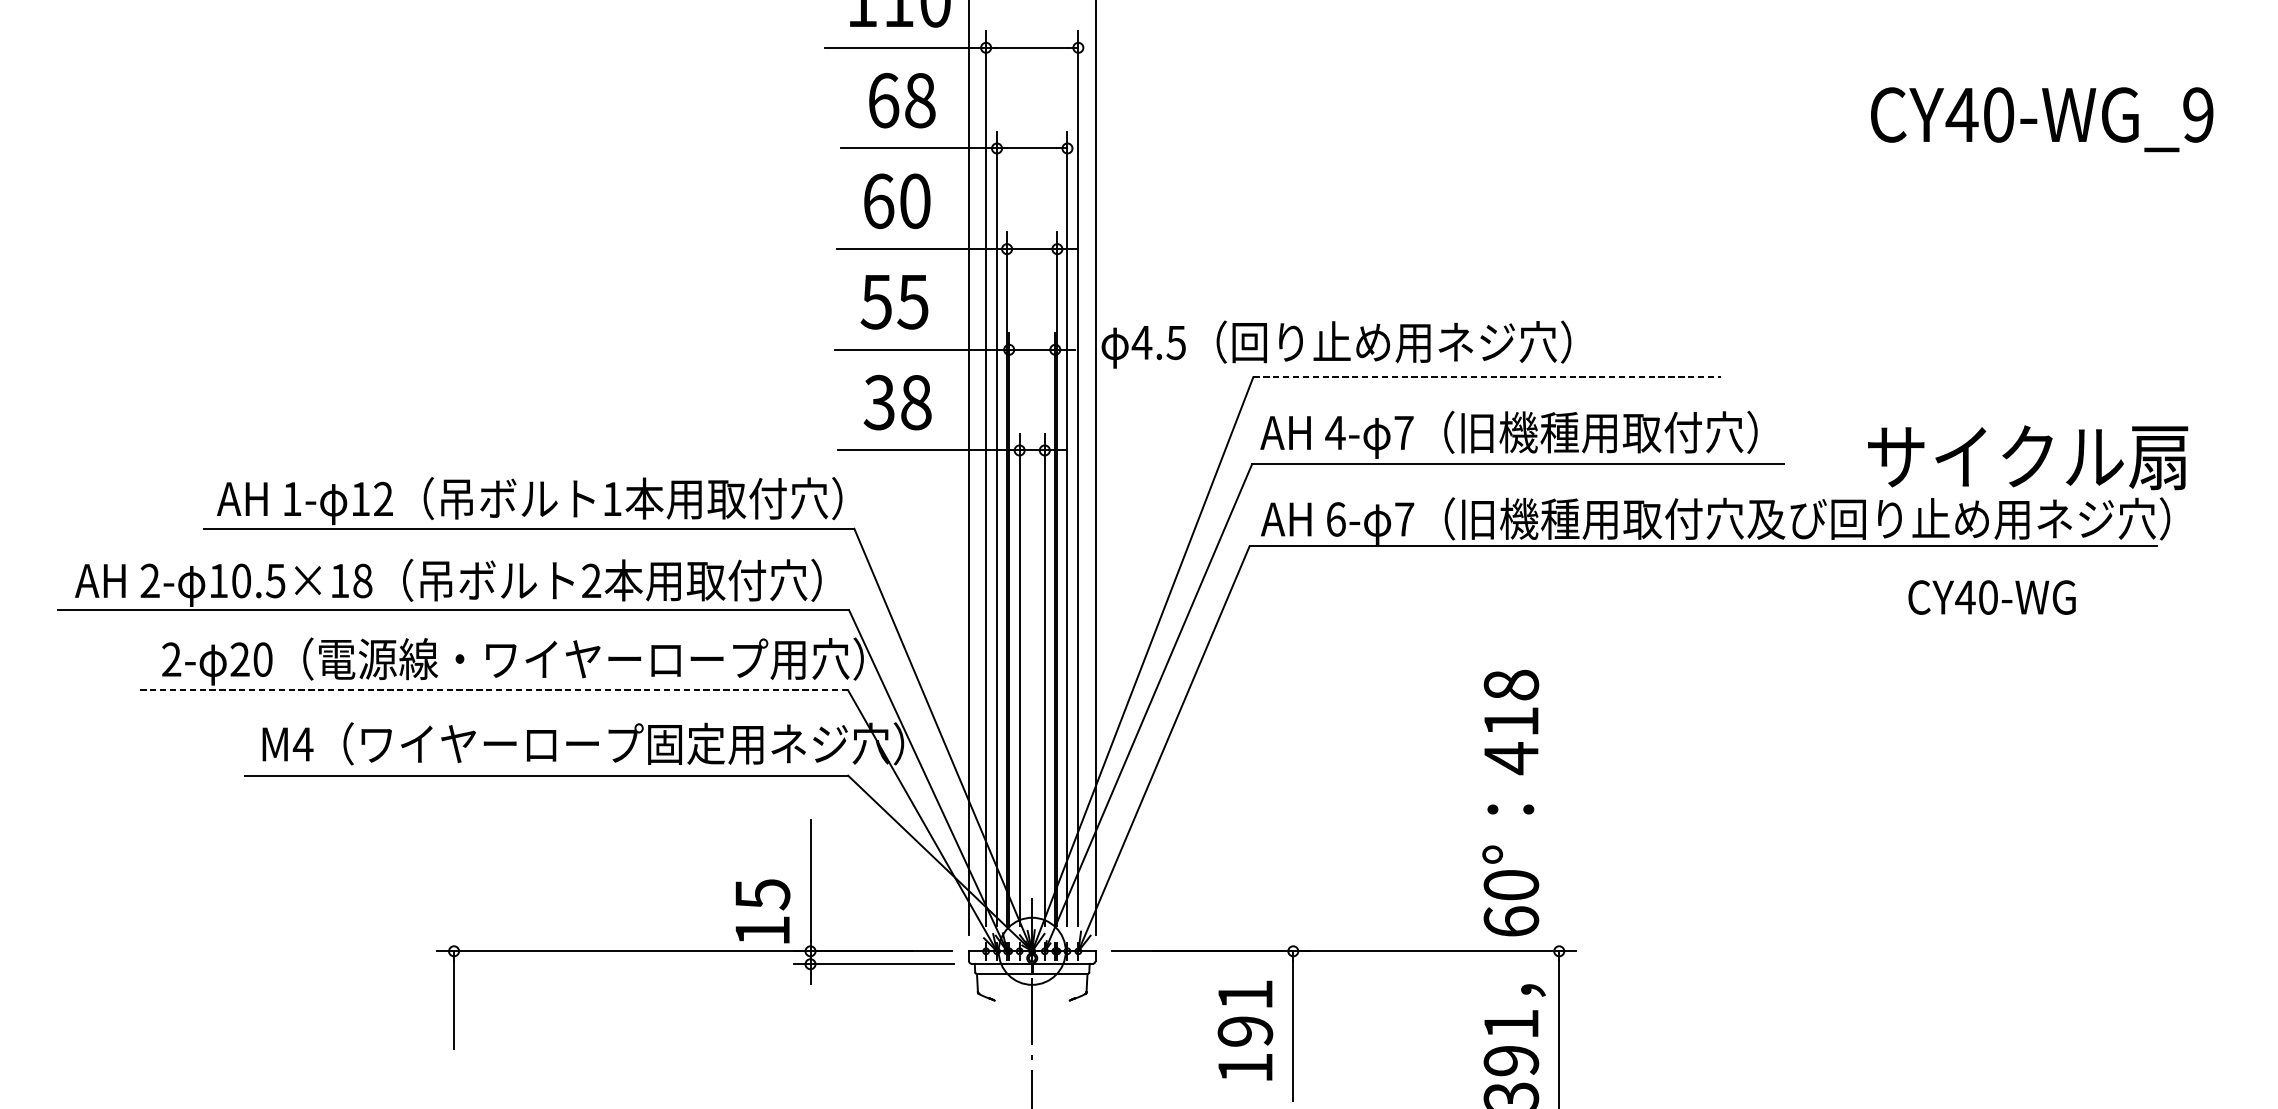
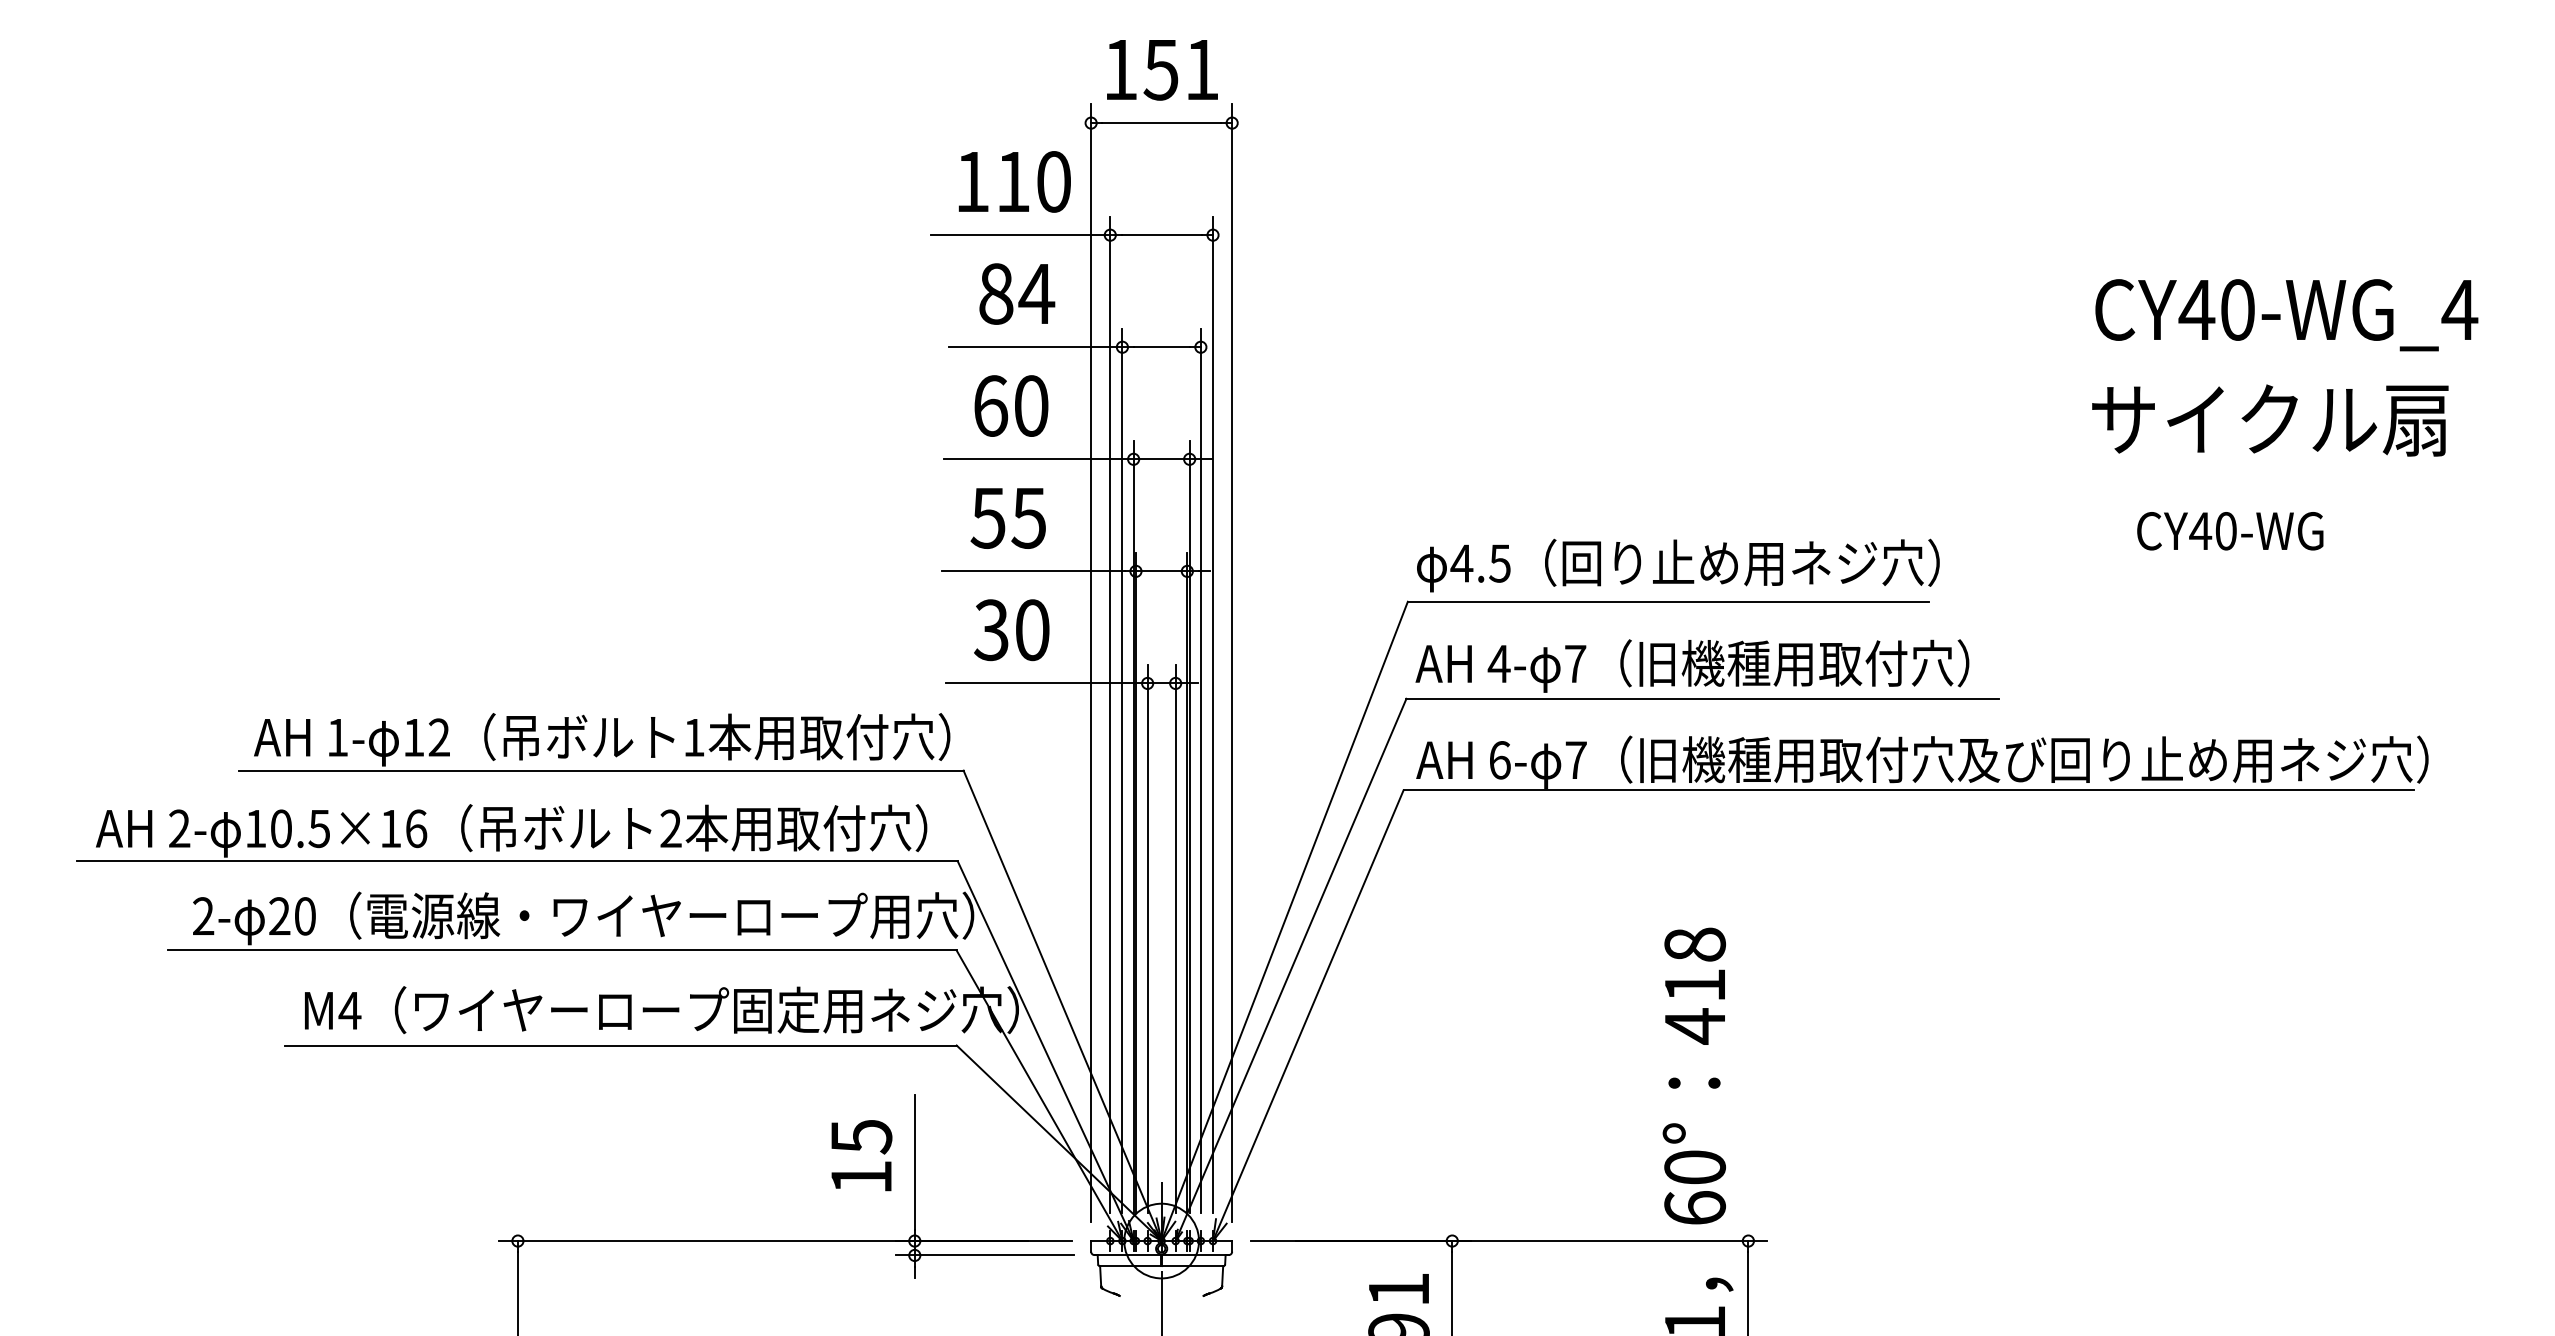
text: (902, 100) -> (1017, 293), 68 -> 84
text: (2197, 114) -> (2459, 309), CY40-WG_9 -> CY40-WG_4
text: (1336, 344) -> (1678, 565), moved
line: (1487, 376) -> (1668, 601), dashed -> solid
text: (916, 402) -> (1032, 629), 38 -> 30
text: (2028, 457) -> (2270, 420), moved
text: (362, 580) -> (416, 828), 10.5×18 -> 10.5×16
text: (1992, 597) -> (2230, 531), moved
line: (493, 690) -> (561, 950), dashed -> solid
text: (762, 911) -> (861, 1155), moved

